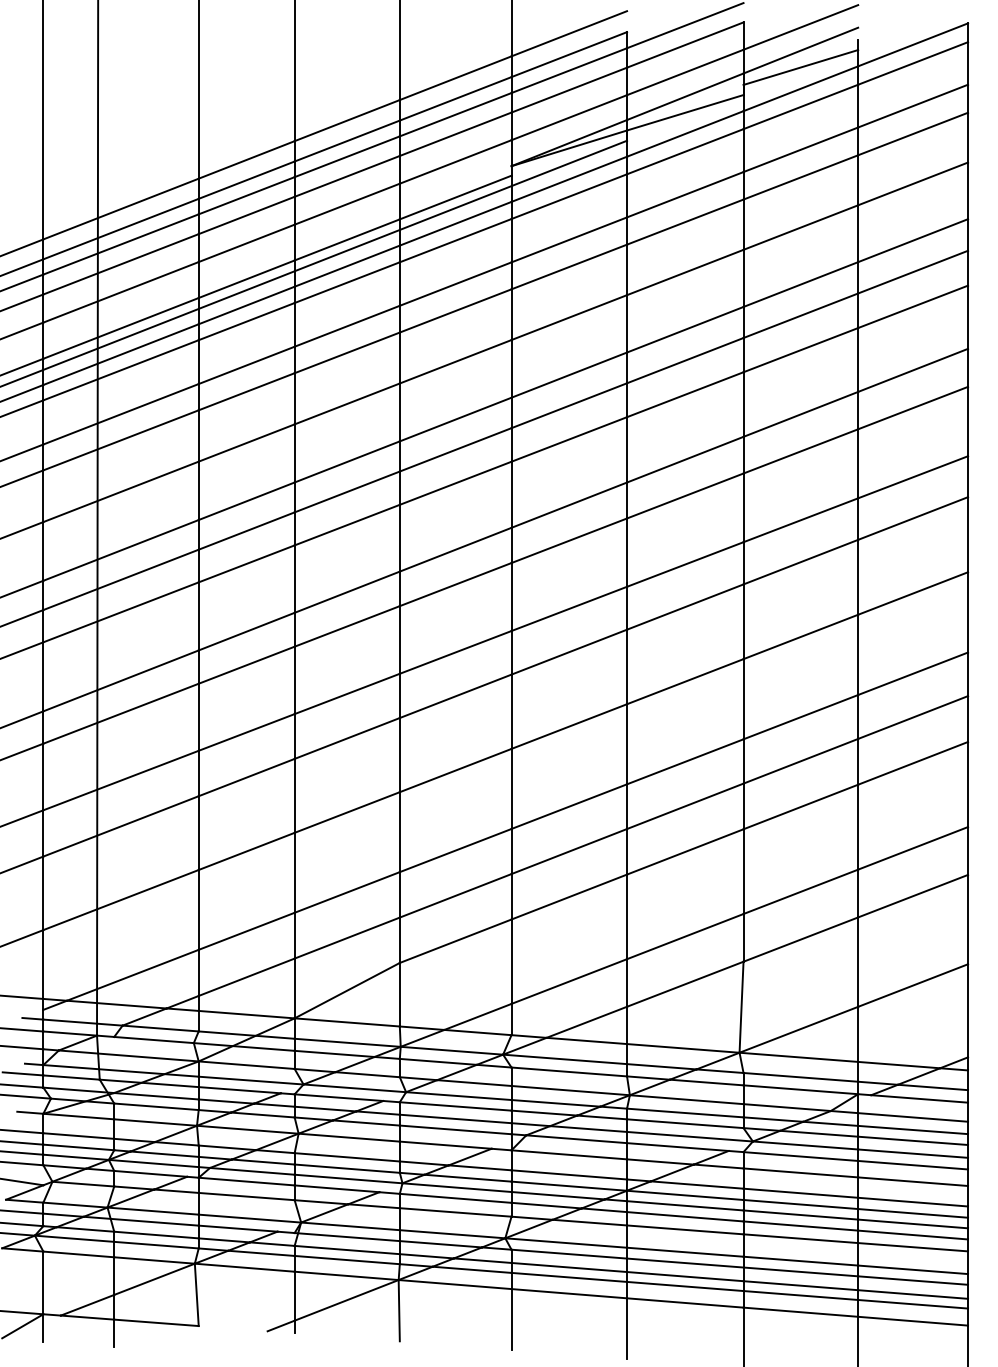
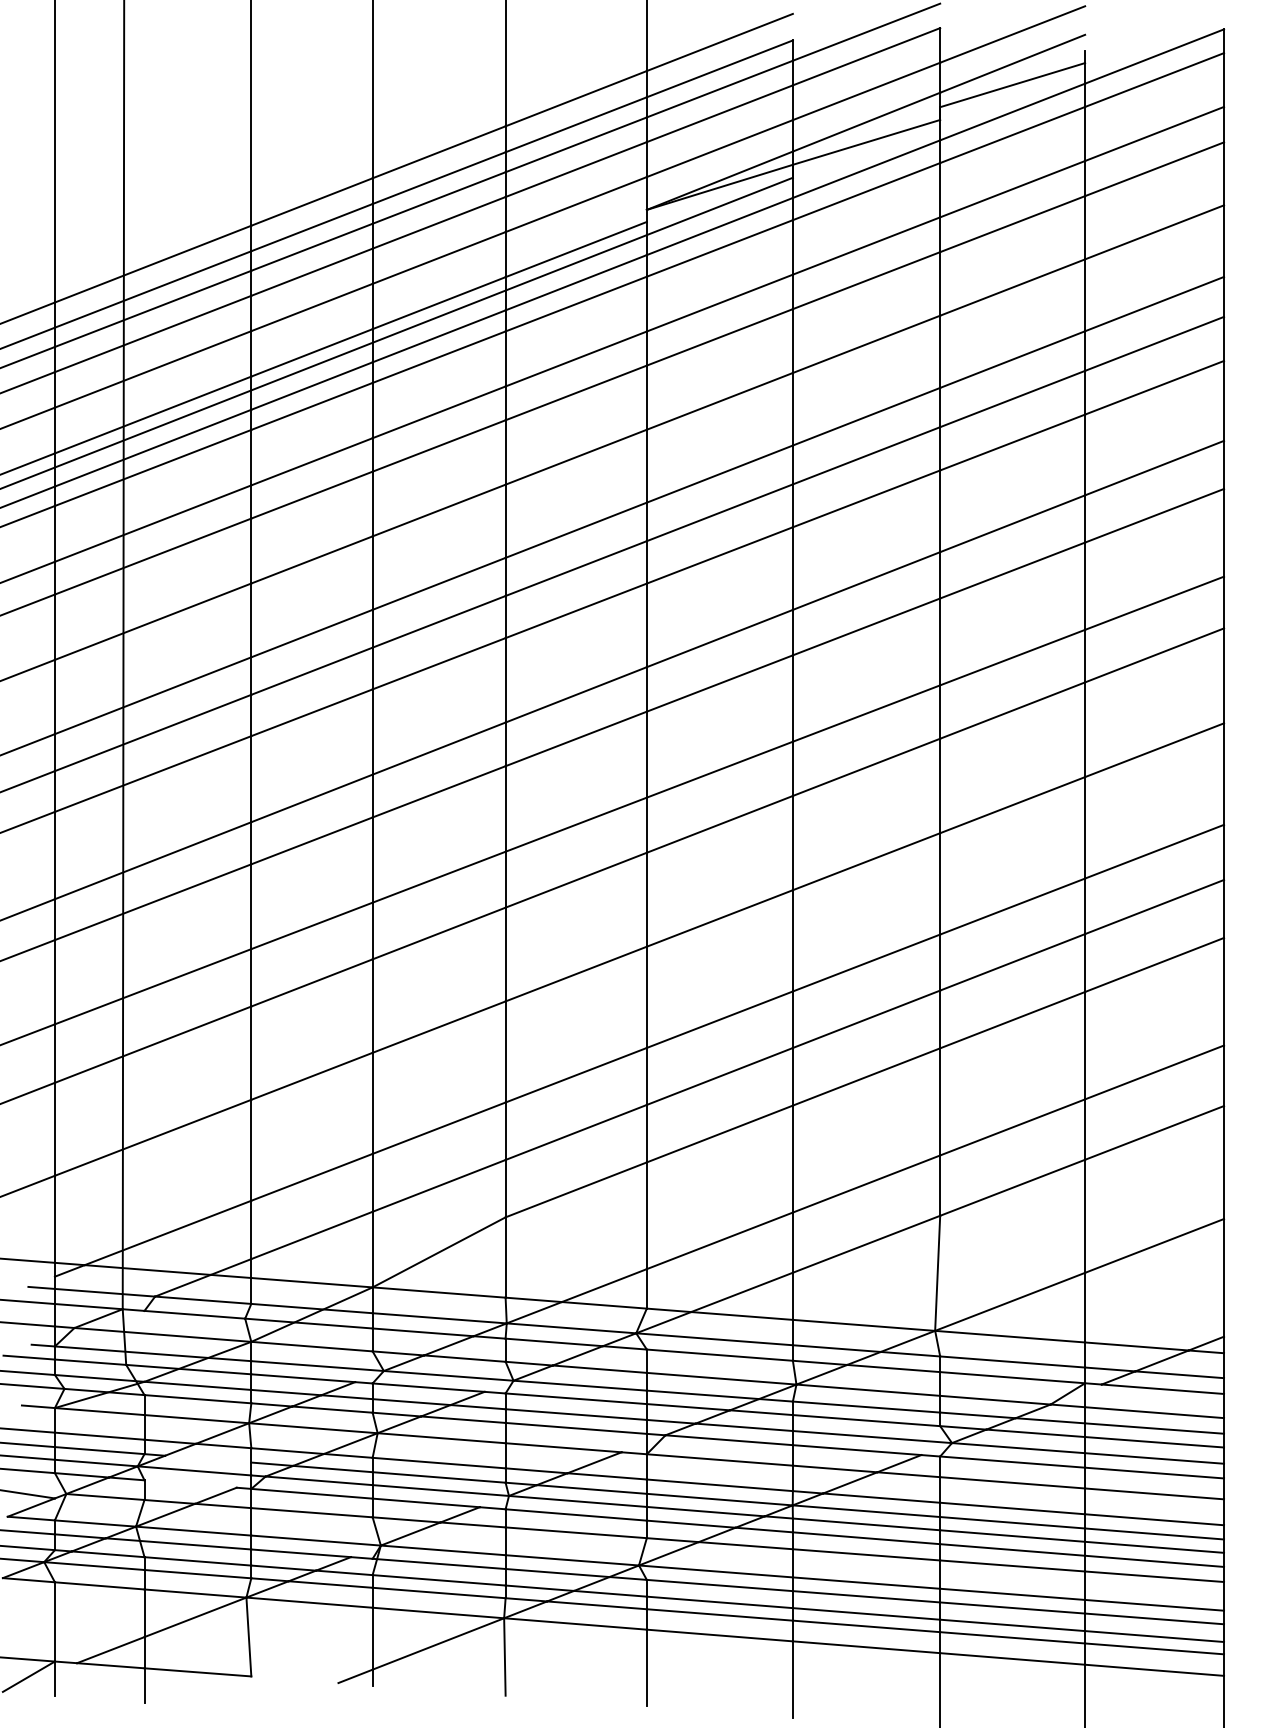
line: (164, 1153) -> (208, 1458), removed
line: (150, 1173) -> (190, 1483), removed

